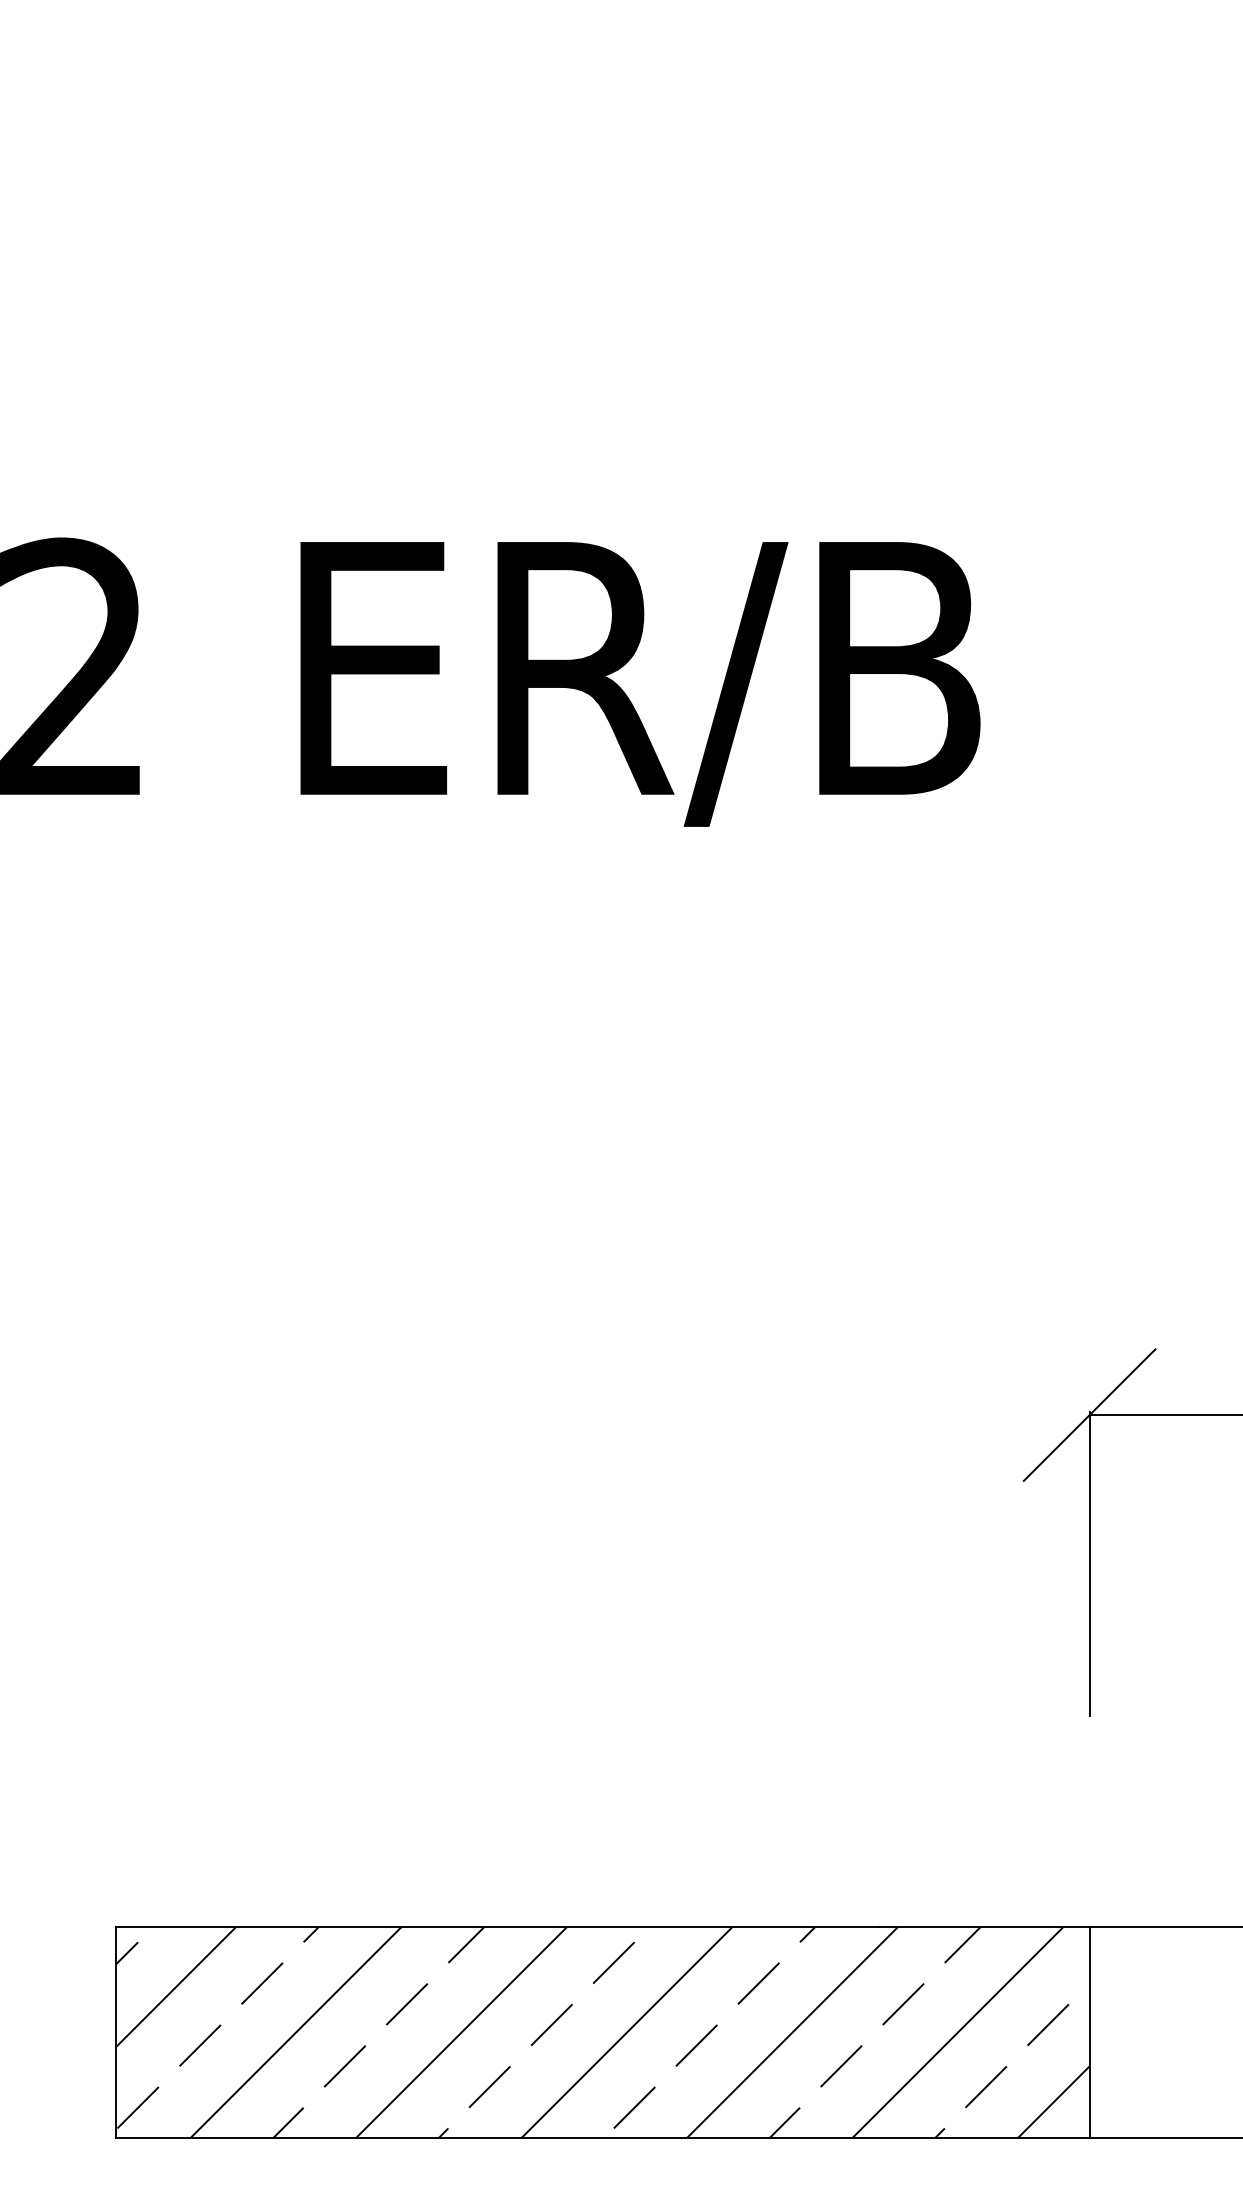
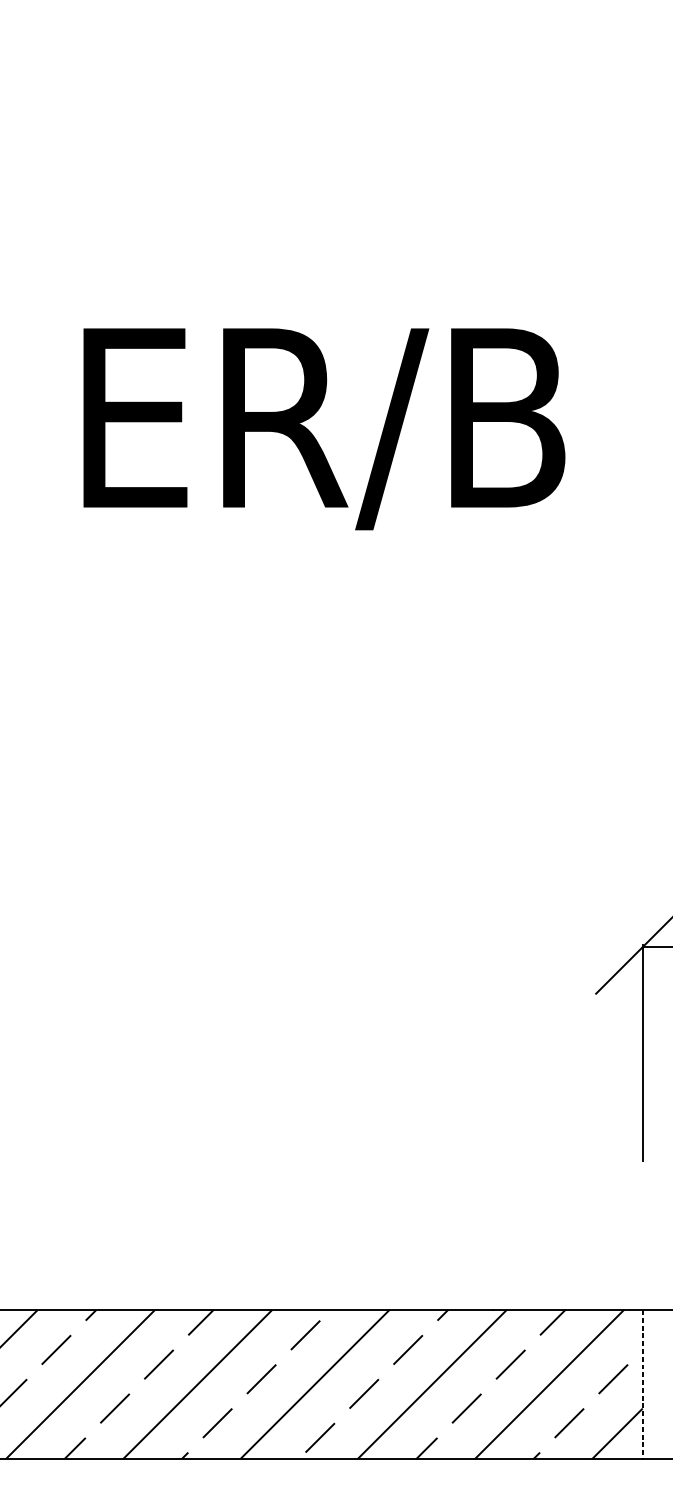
line: (1089, 2032) -> (642, 1384), solid -> dashed

